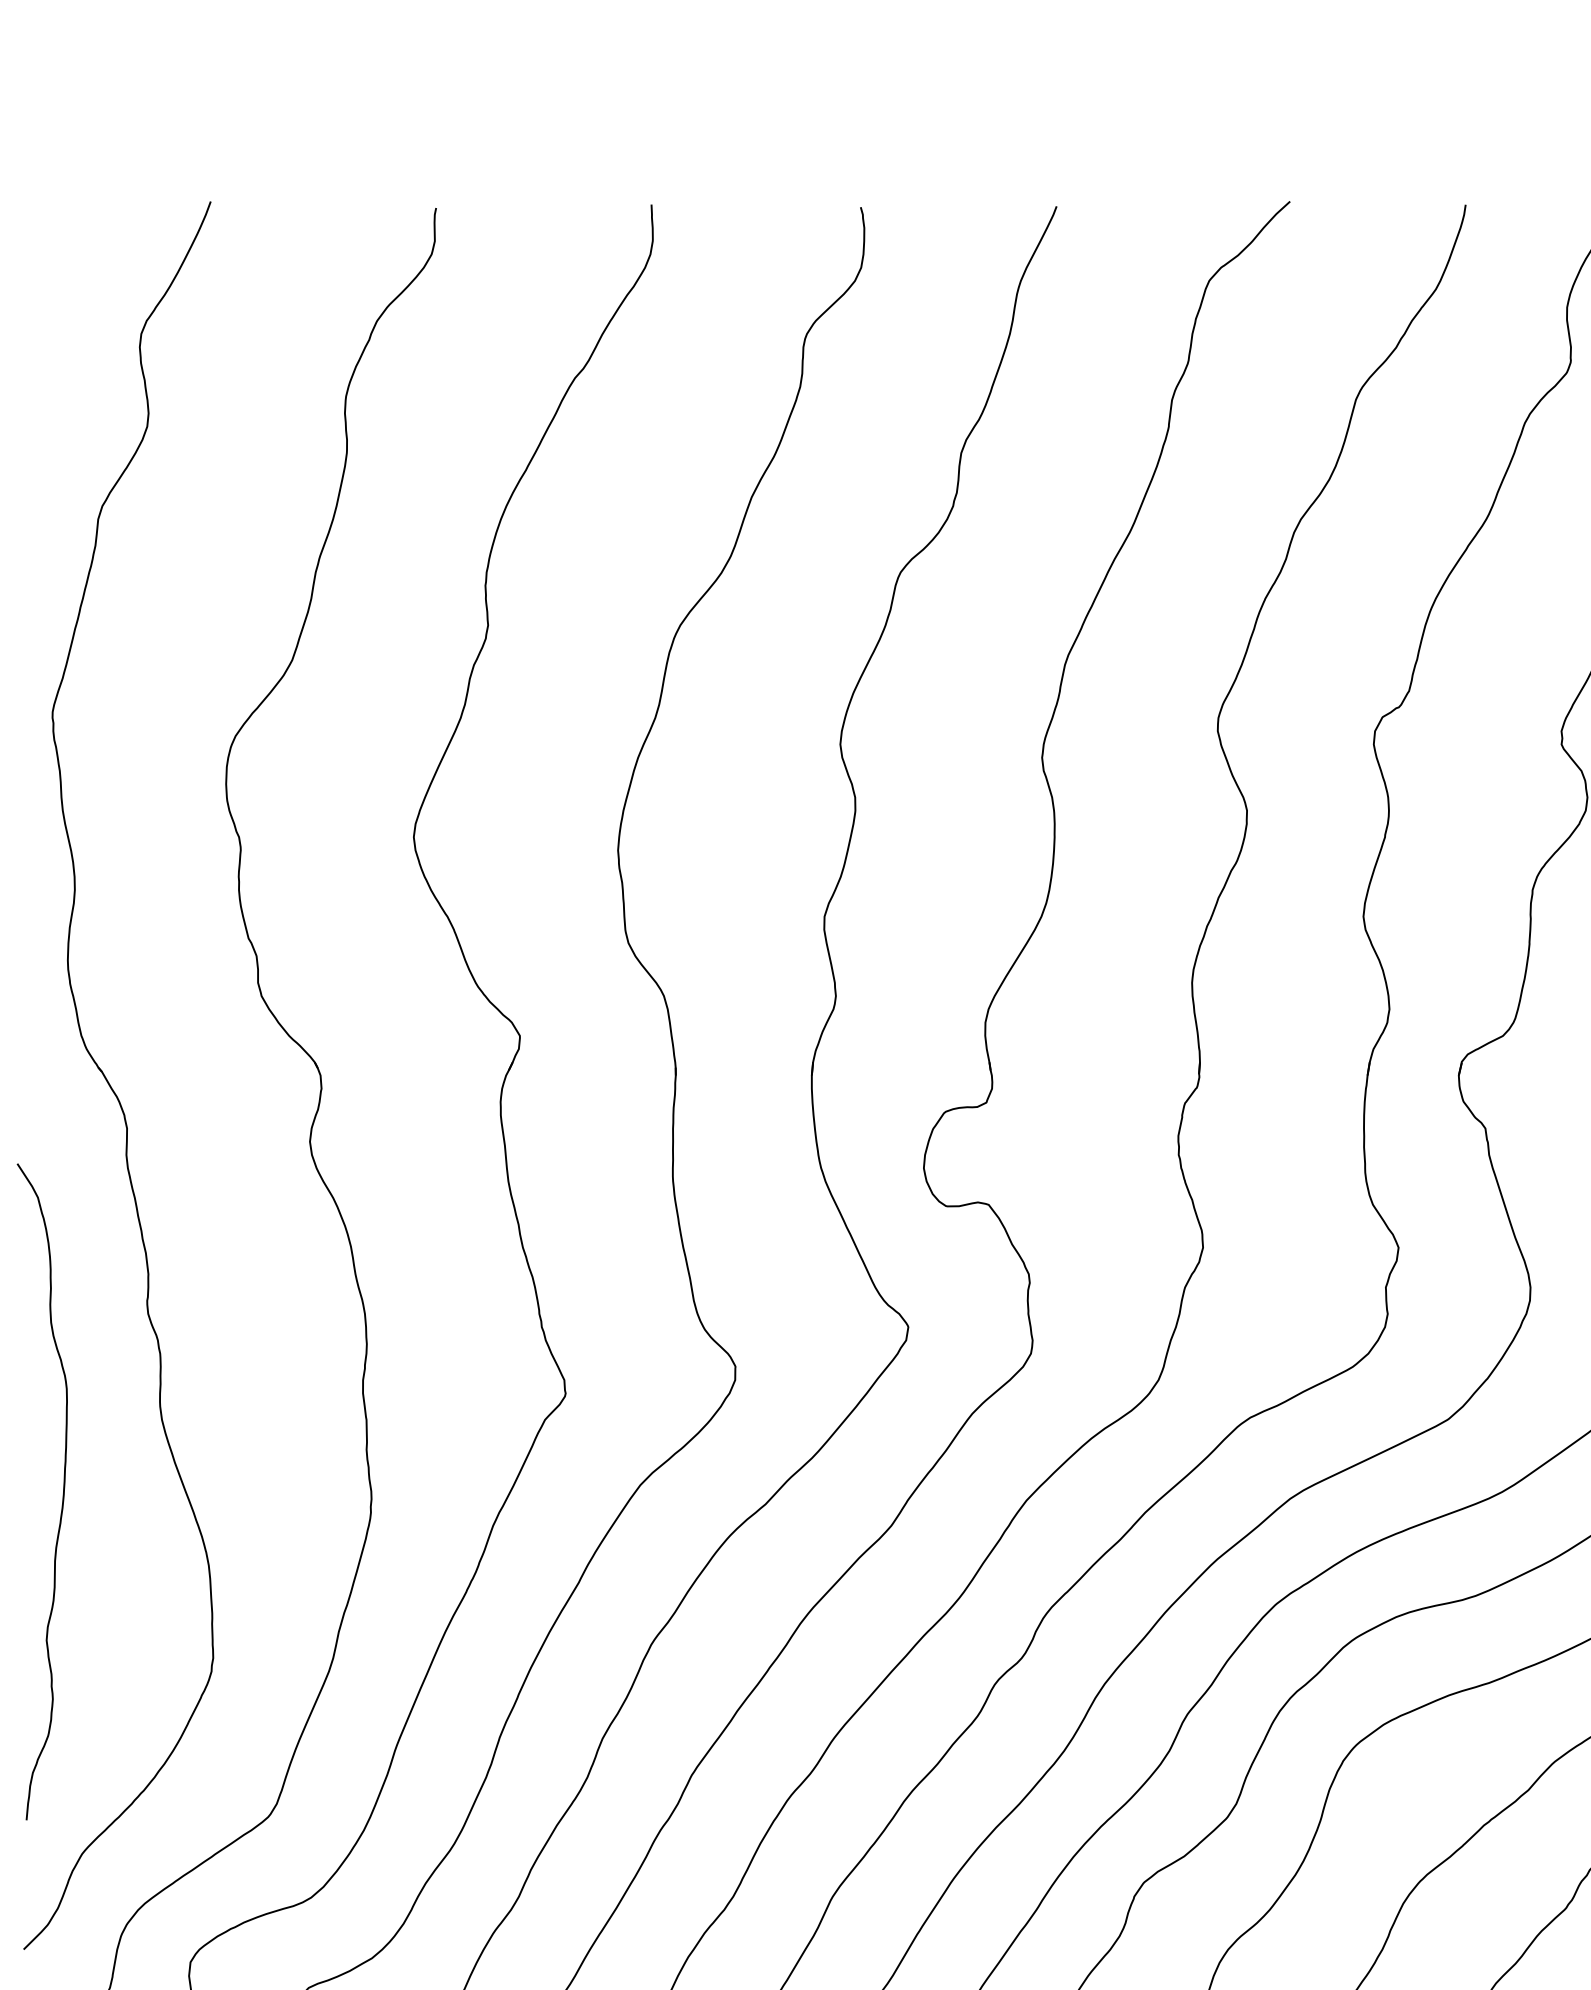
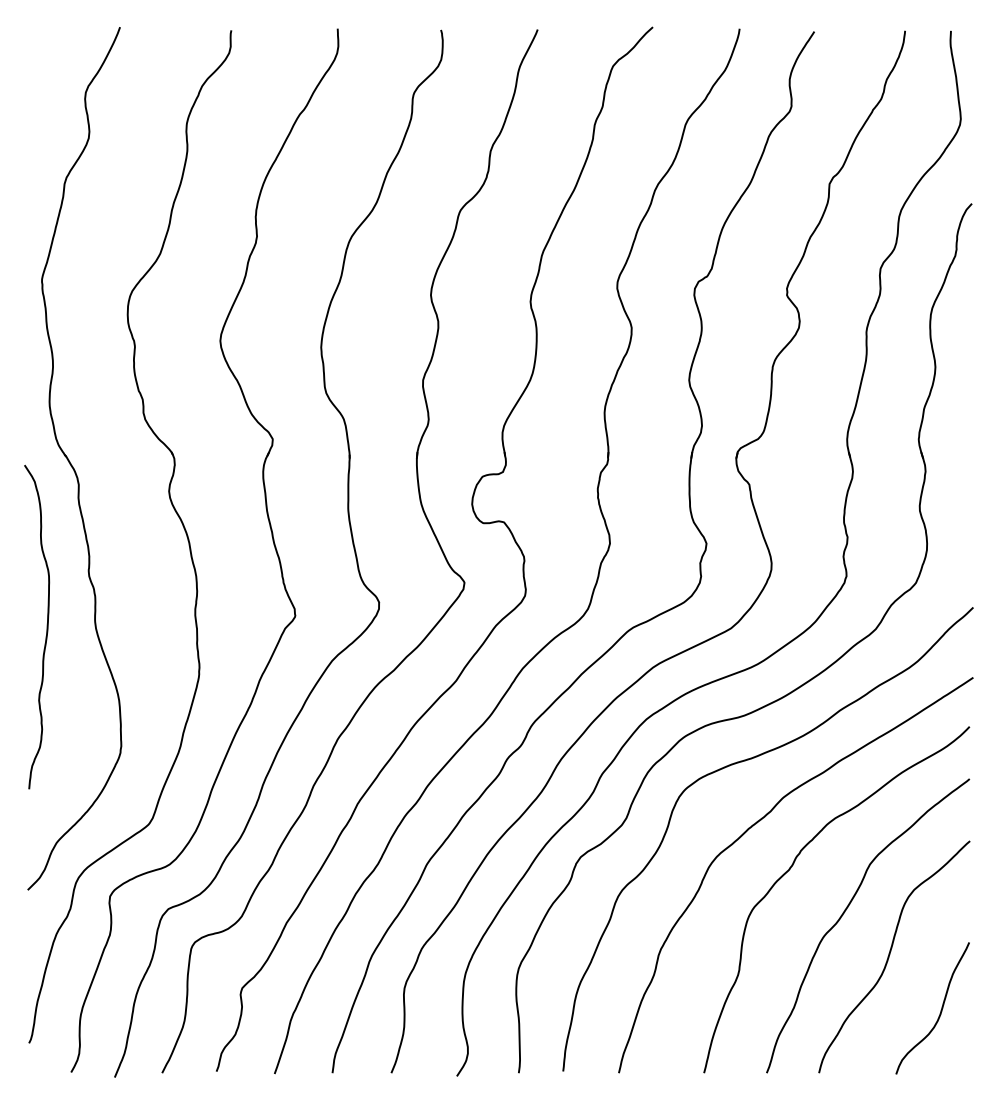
curve: (61, 1490) -> (46, 626), moved

